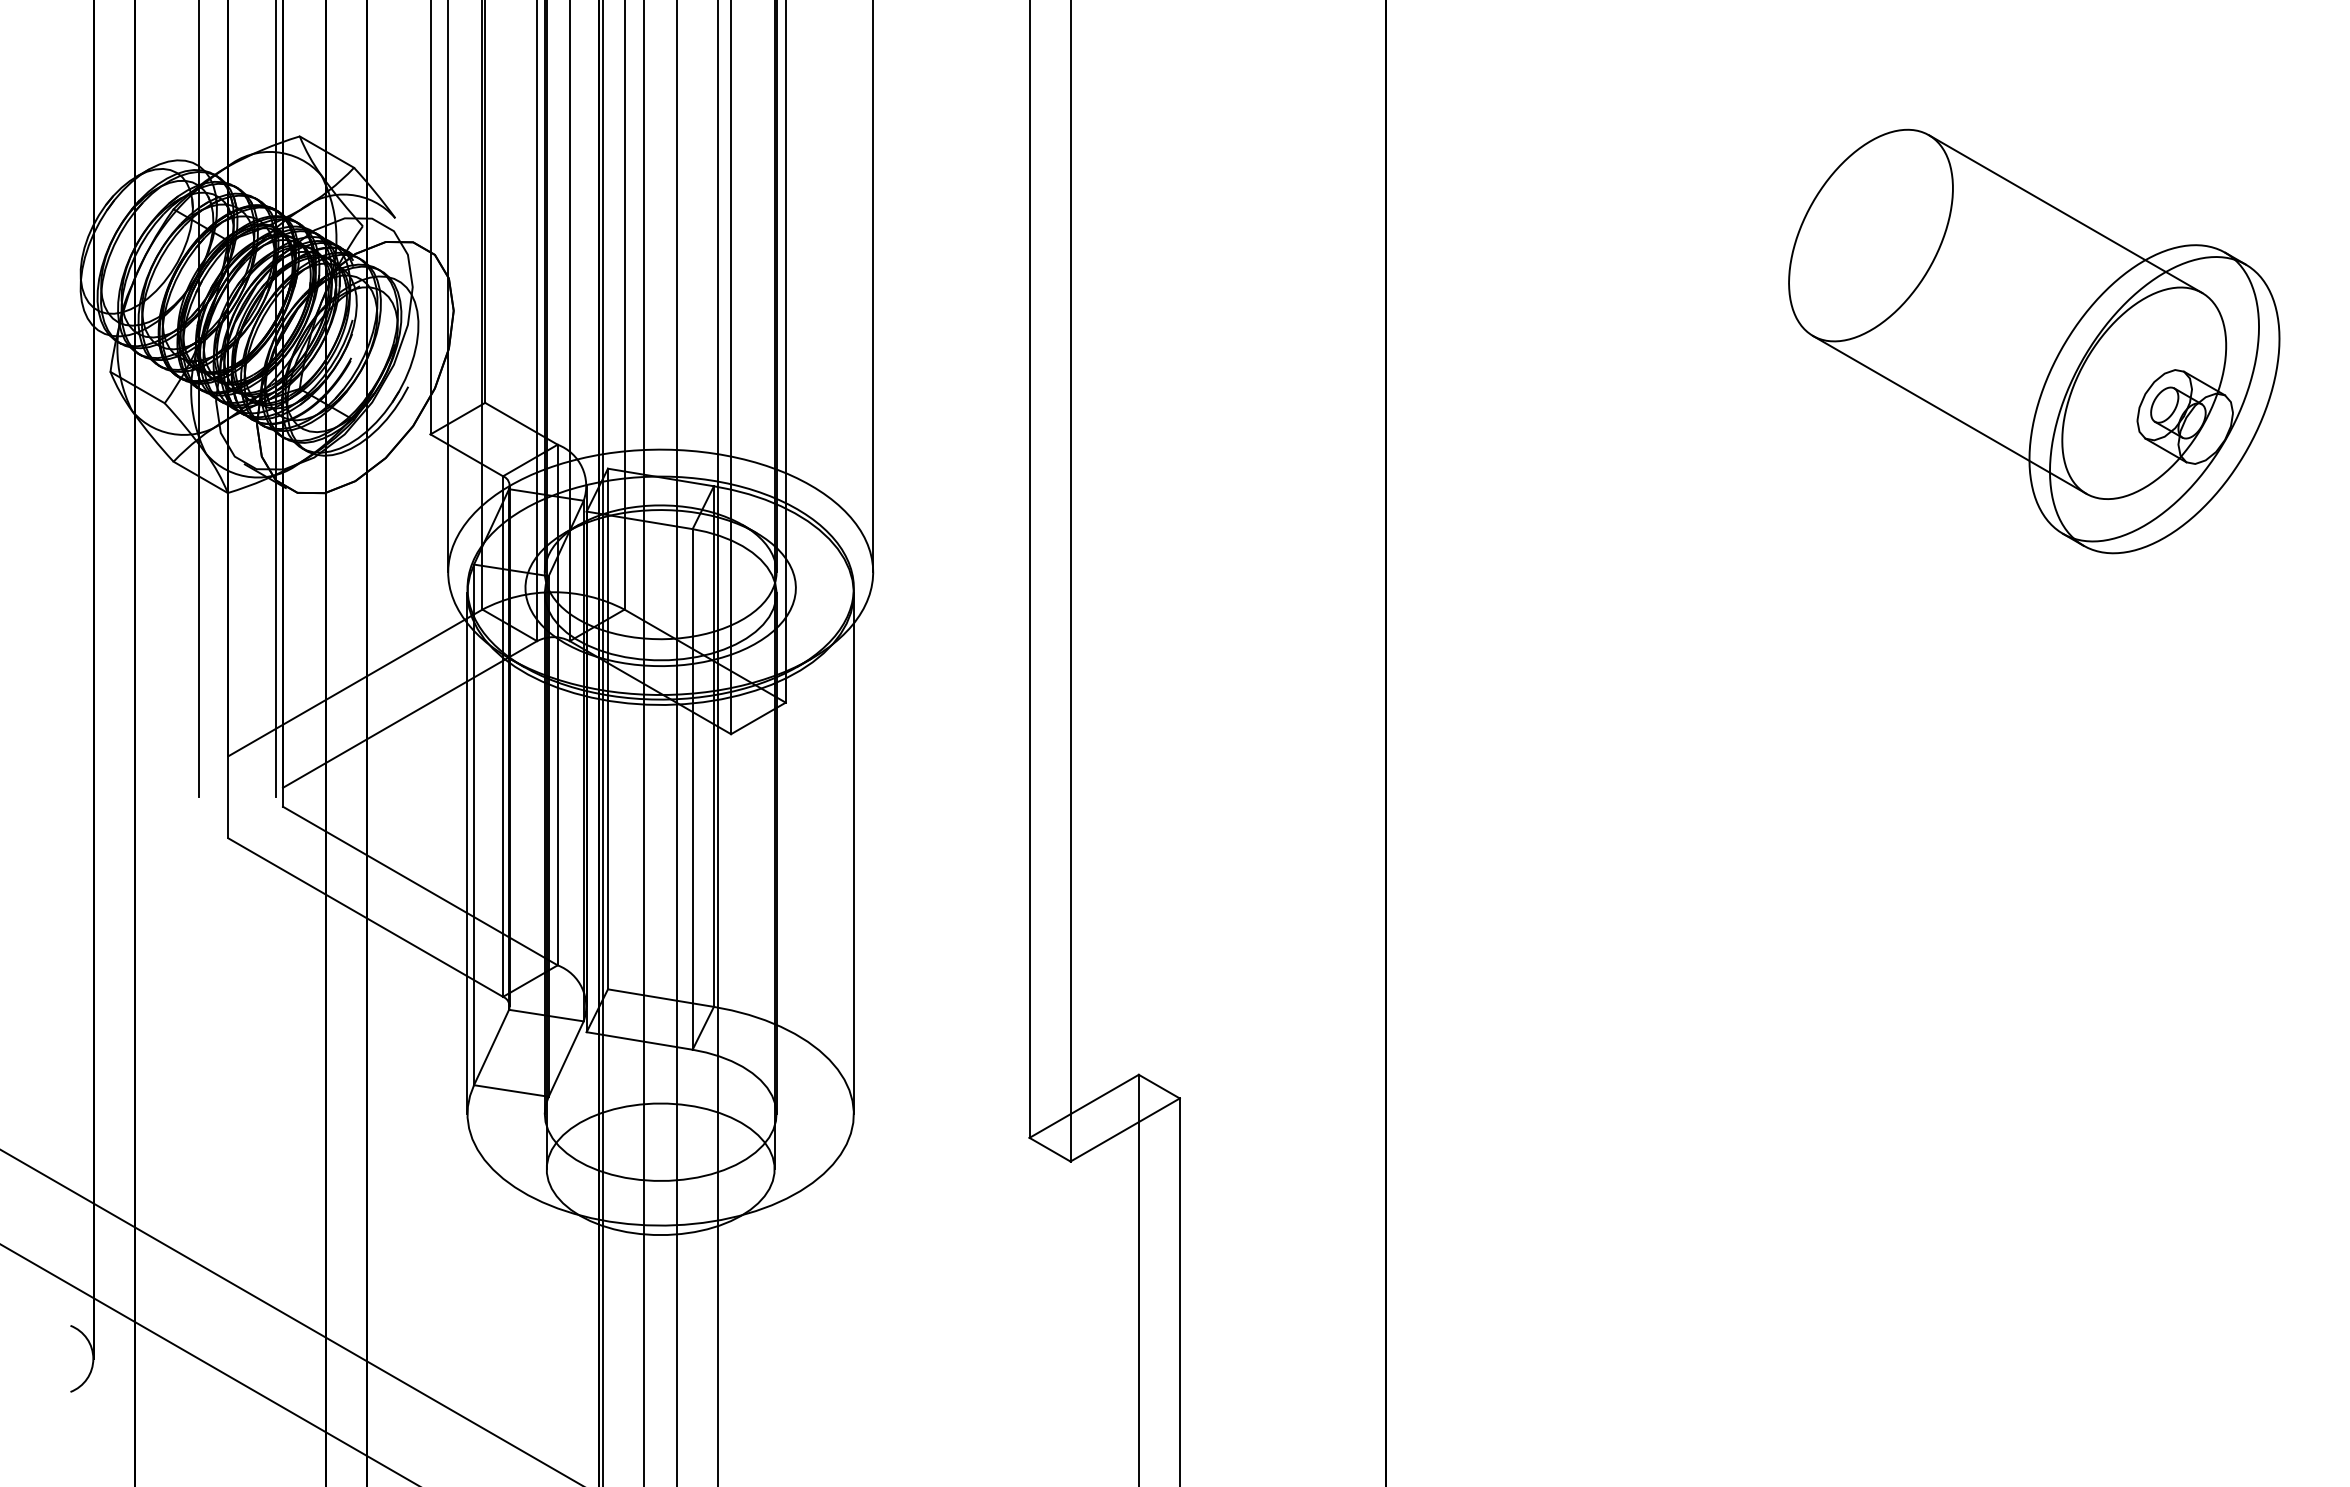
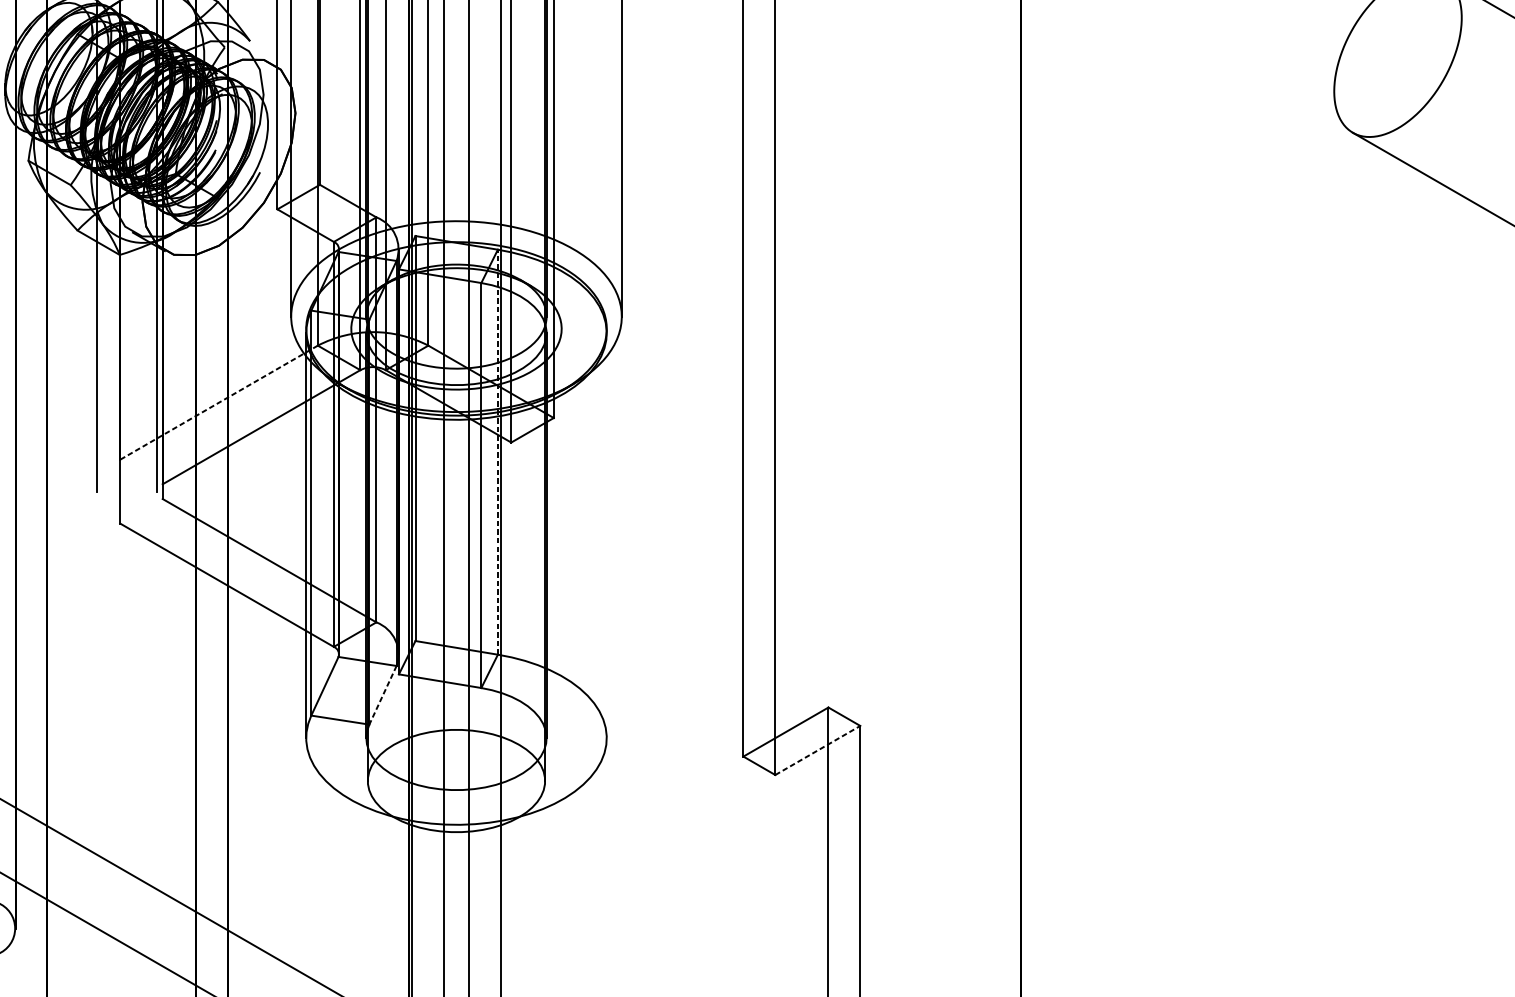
line: (355, 682) -> (219, 402), solid -> dashed
line: (713, 746) -> (497, 452), solid -> dashed
line: (853, 853) -> (606, 535), removed
line: (566, 1059) -> (383, 695), solid -> dashed
line: (1125, 1129) -> (818, 750), solid -> dashed

